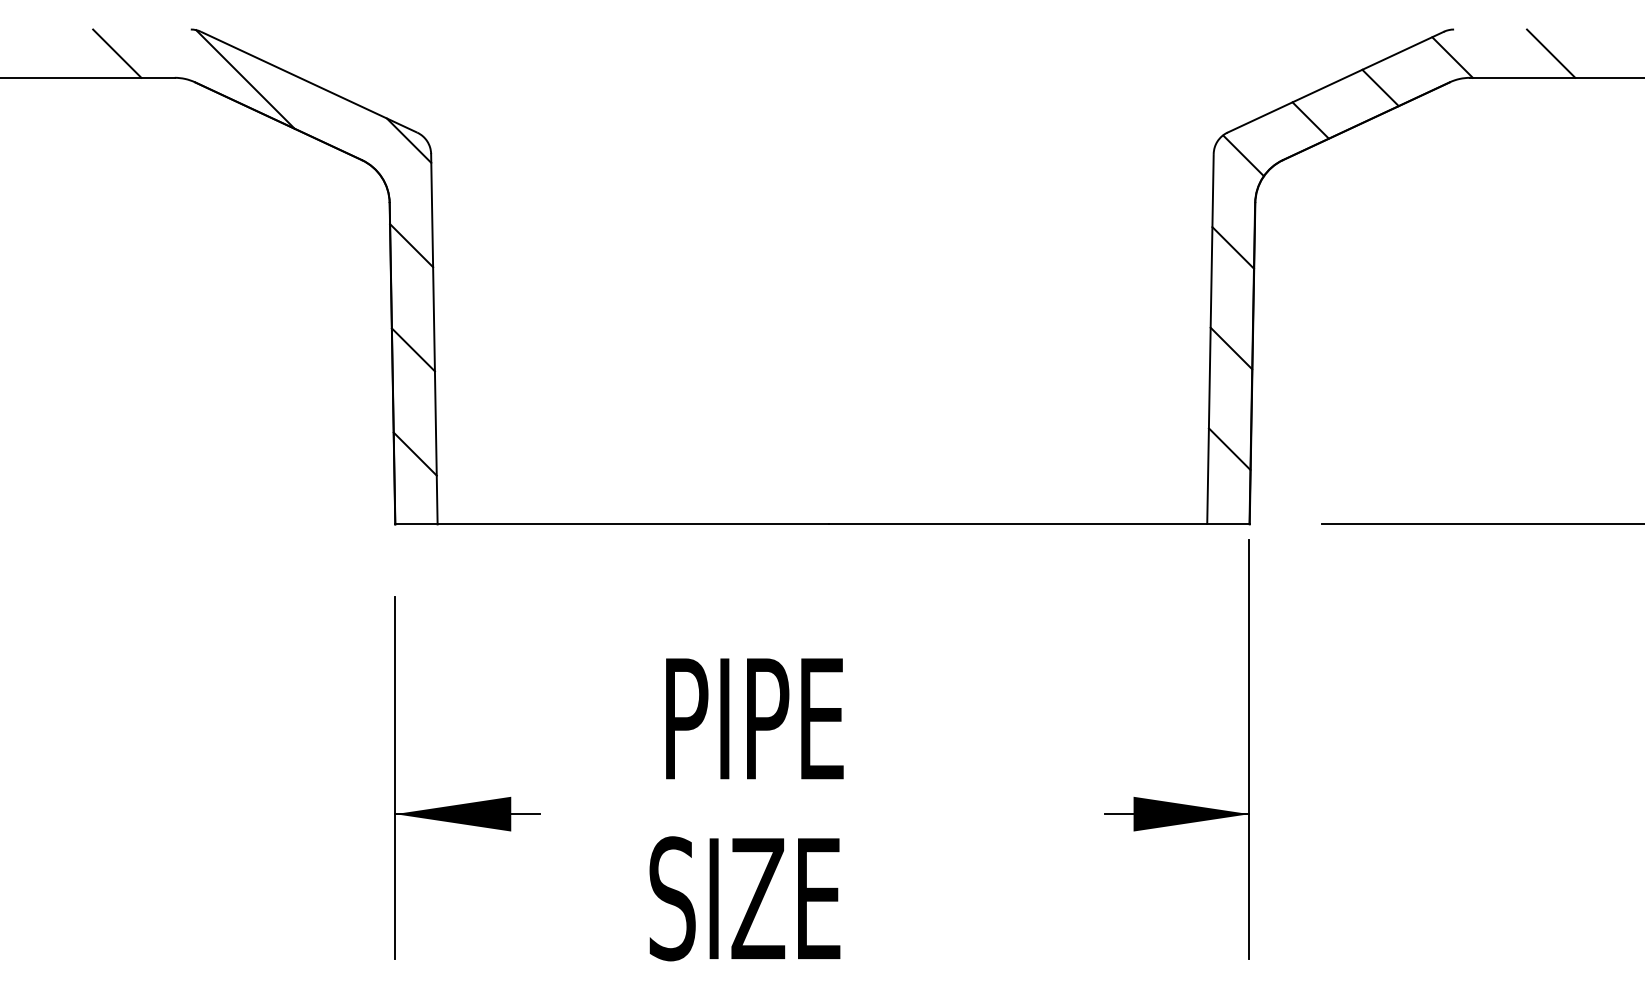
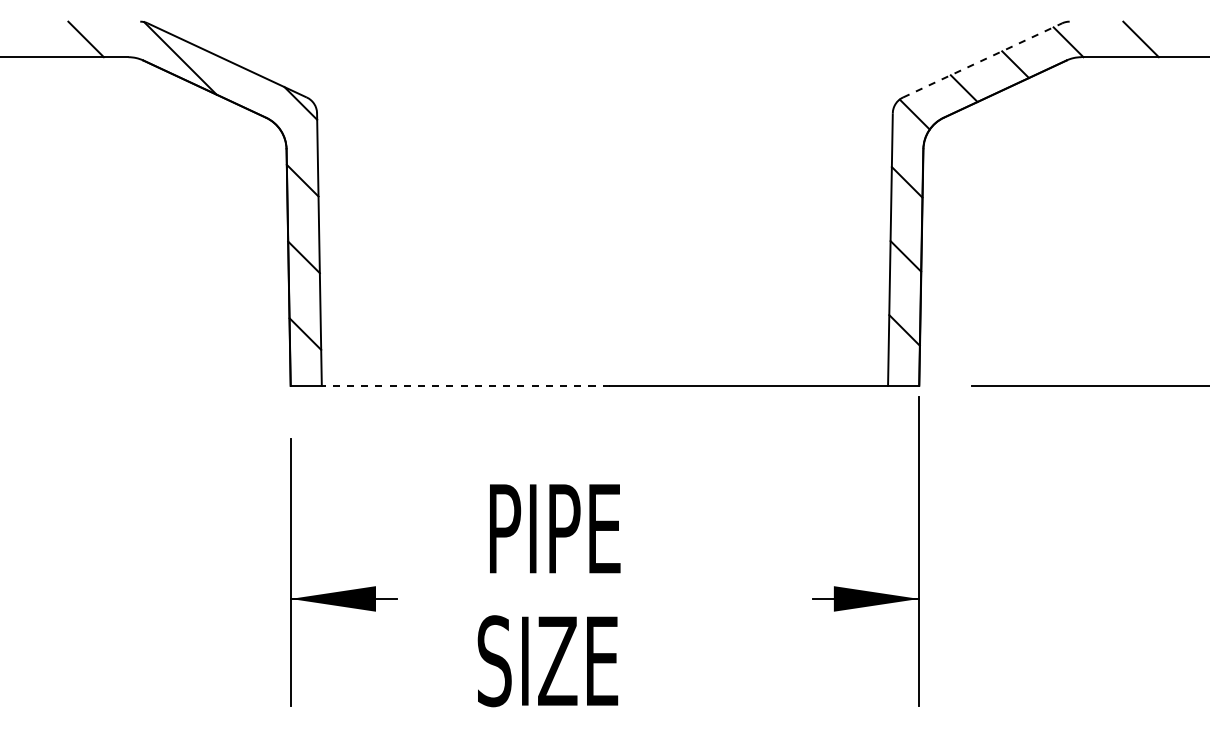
line: (1335, 82) -> (982, 60), solid -> dashed
line: (632, 524) -> (465, 385), solid -> dashed

